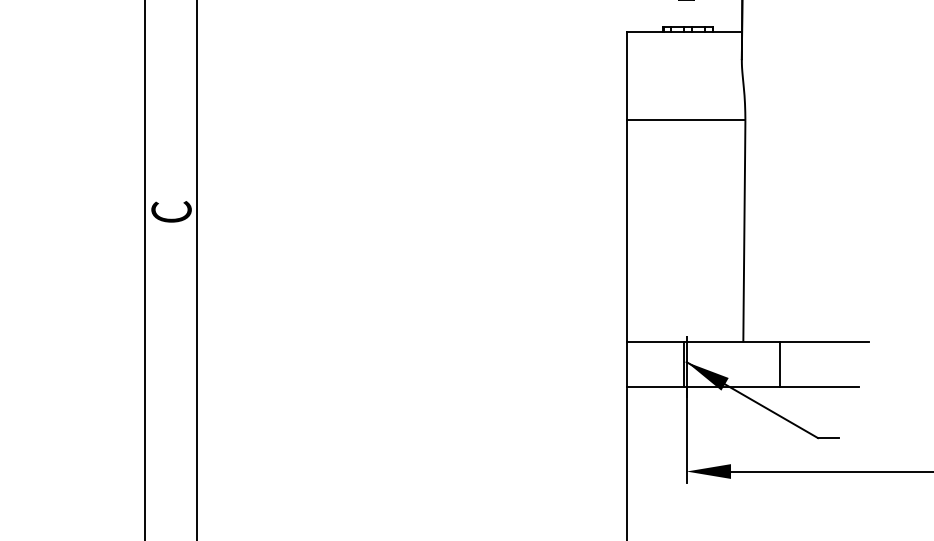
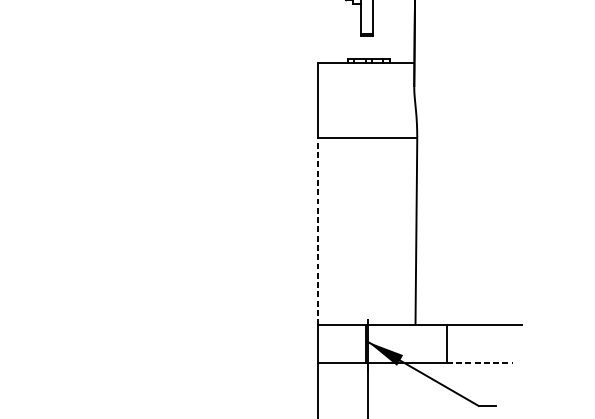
line: (627, 230) -> (317, 230), solid -> dashed
line: (820, 386) -> (480, 362), solid -> dashed

